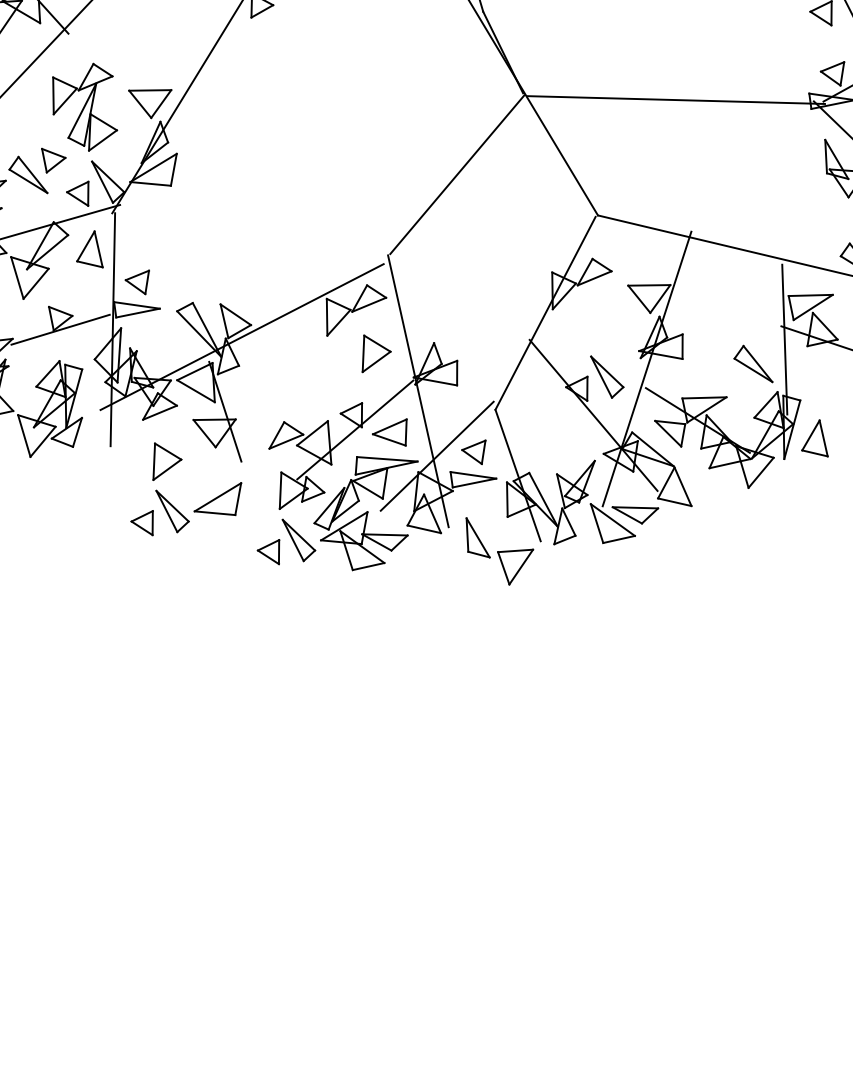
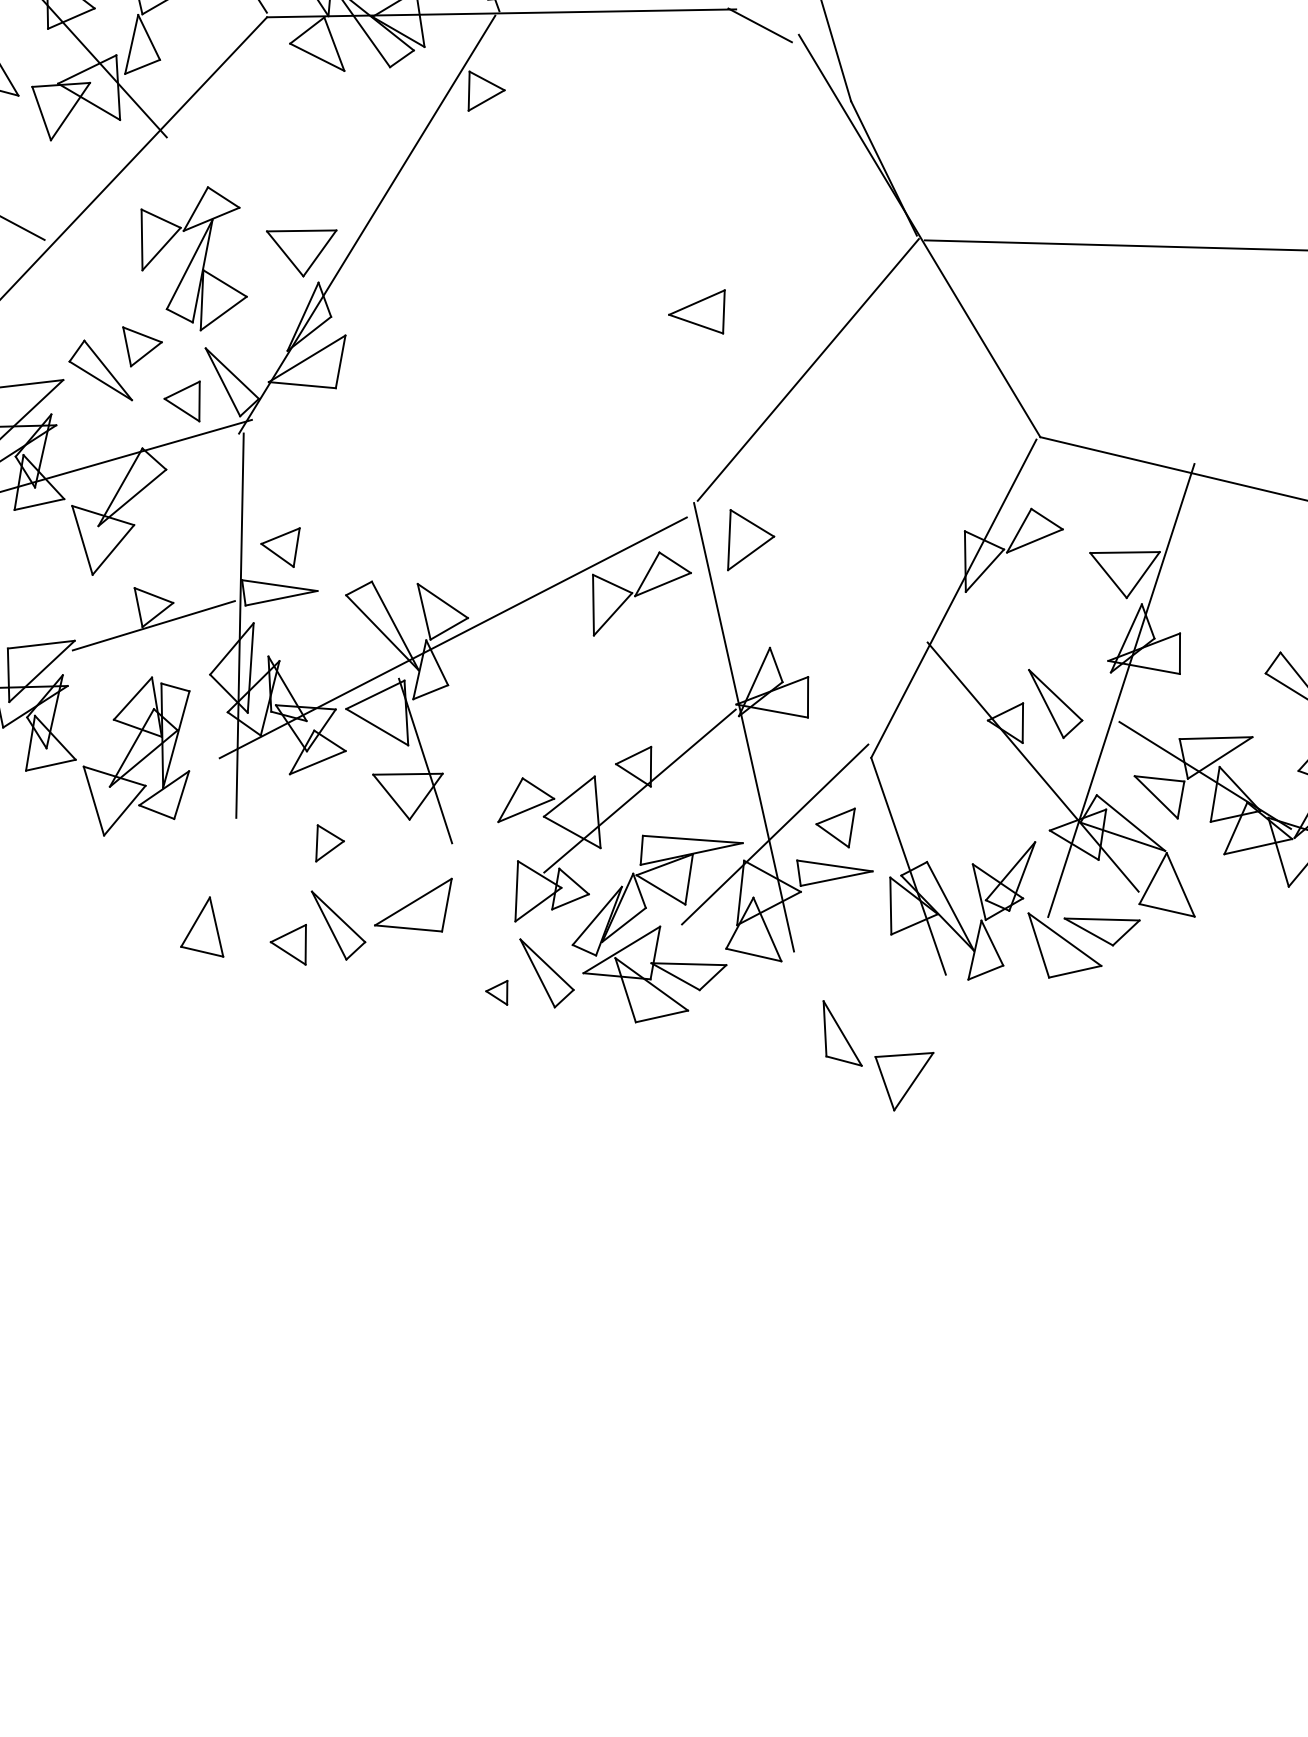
part: (89, 249) -> (201, 927), moved
part: (376, 353) -> (750, 539), moved
part: (389, 432) -> (696, 311), moved
part: (167, 461) -> (330, 843), size x0.6
part: (499, 551) -> (877, 1055), moved
part: (268, 552) -> (496, 993), size x0.6

